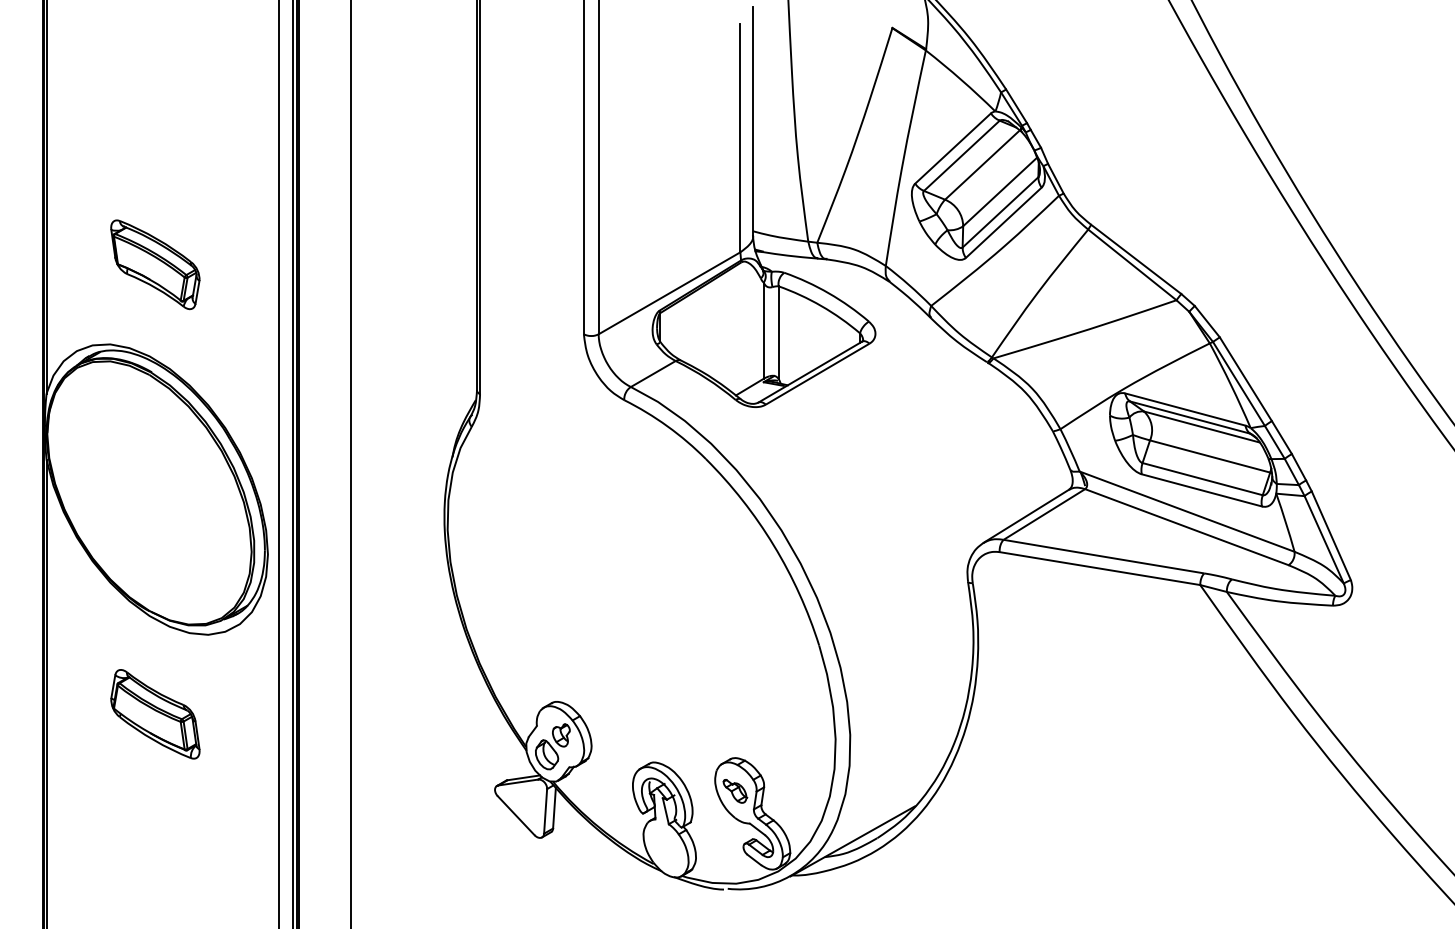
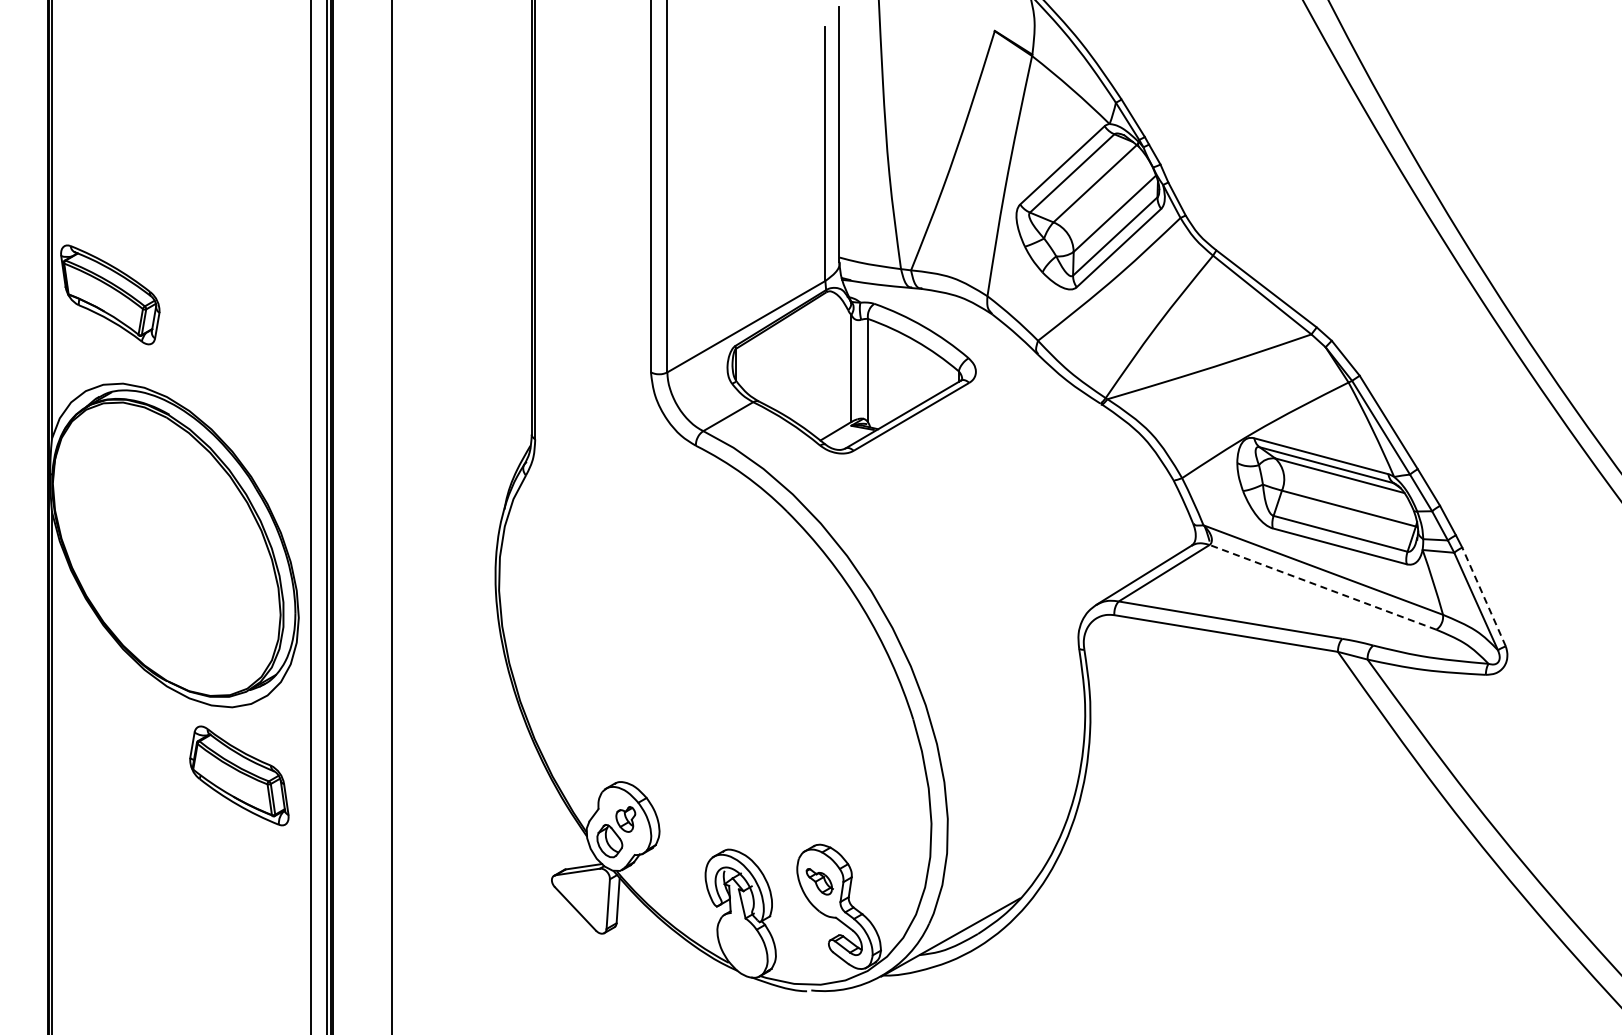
part: (155, 264) -> (110, 294), moved
line: (1186, 527) -> (1322, 587), solid -> dashed
line: (1331, 535) -> (1484, 596), solid -> dashed
part: (155, 713) -> (239, 775), moved

